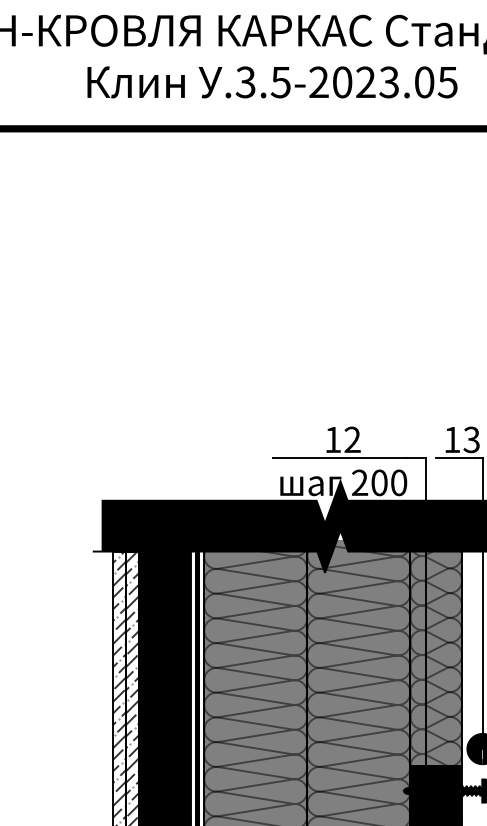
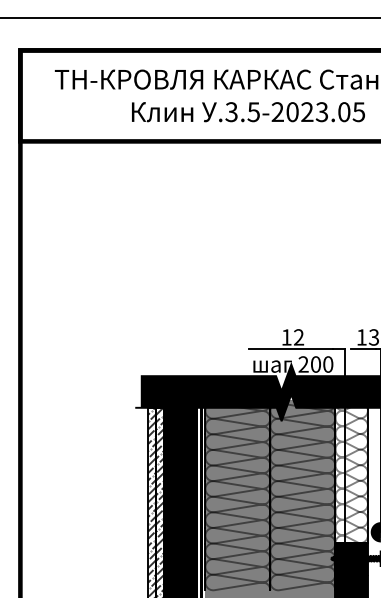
fill: (435, 658) -> (351, 475), removed

